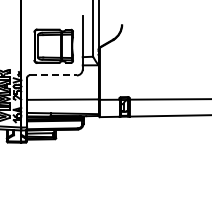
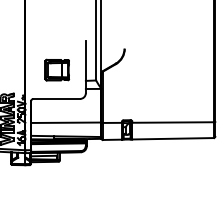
part: (52, 45) -> (56, 69), size x0.62
line: (53, 75) -> (57, 98), dashed -> solid

